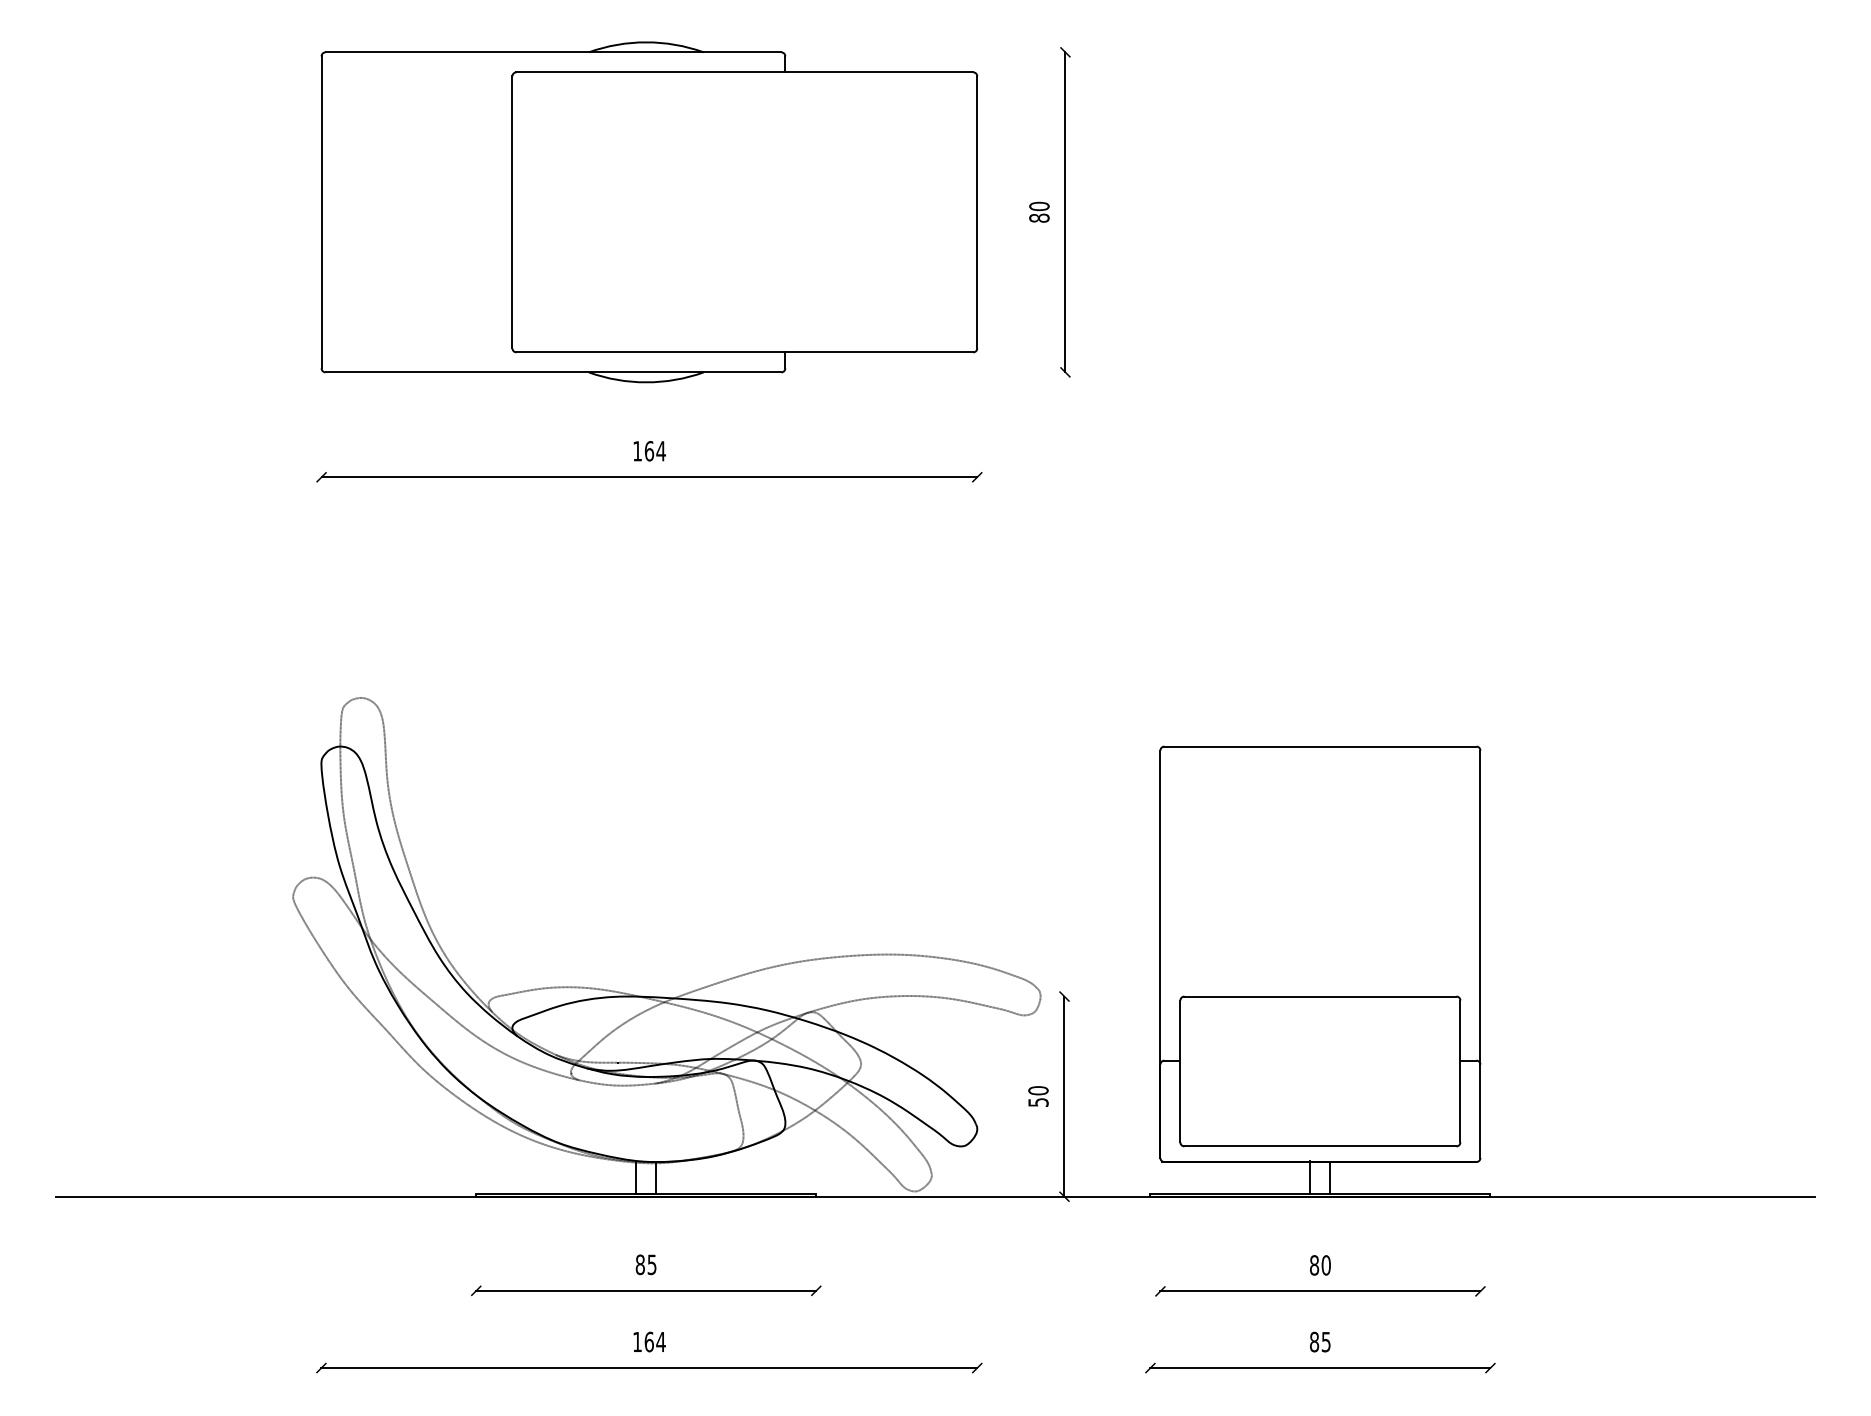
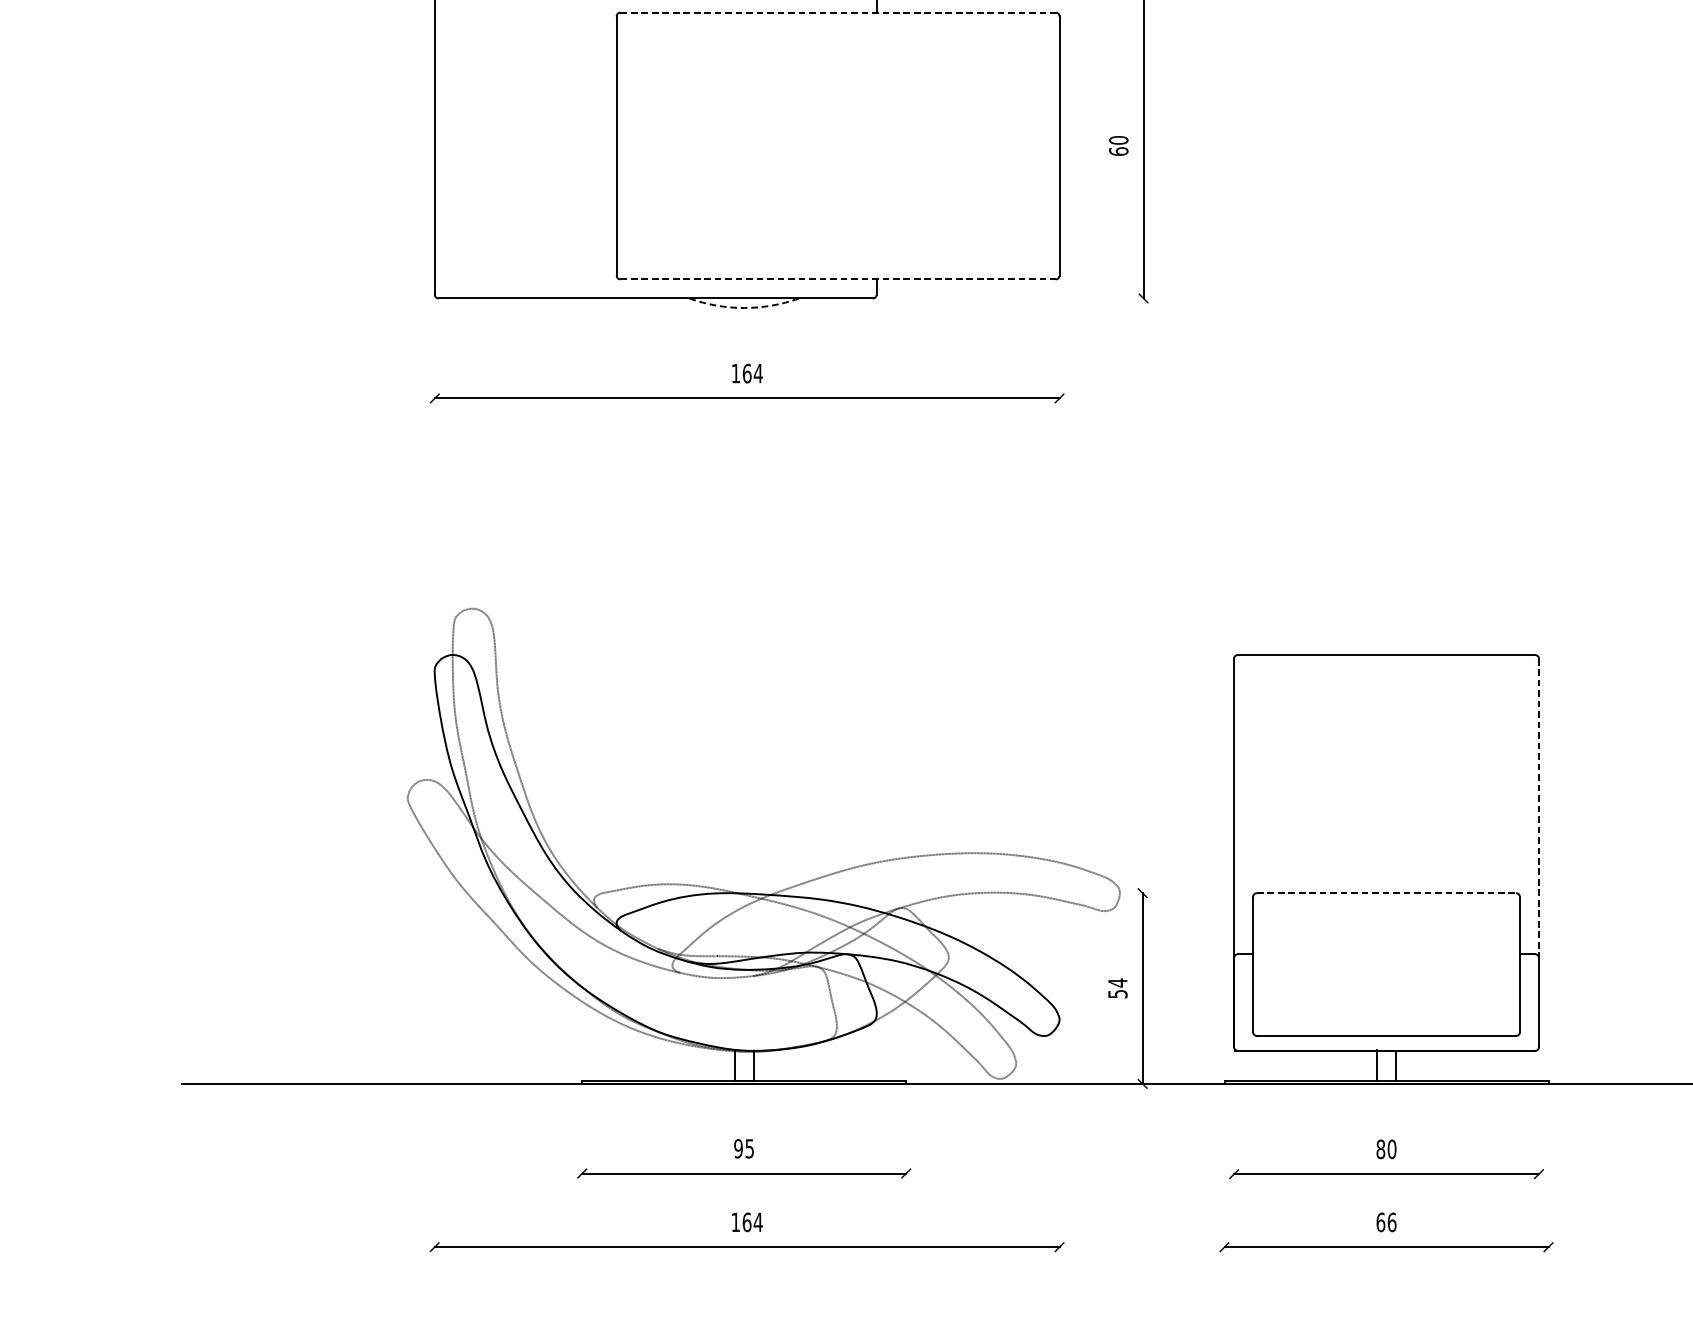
line: (745, 72) -> (838, 12), solid -> dashed
text: (1039, 217) -> (1118, 150), 80 -> 60
line: (745, 352) -> (838, 279), solid -> dashed
arc: (646, 382) -> (744, 308), solid -> dashed
line: (1480, 908) -> (1539, 809), solid -> dashed
line: (1320, 996) -> (1386, 893), solid -> dashed
text: (1038, 1090) -> (1117, 982), 50 -> 54
text: (639, 1264) -> (737, 1148), 85 -> 95
text: (1320, 1341) -> (1386, 1221), 85 -> 66

